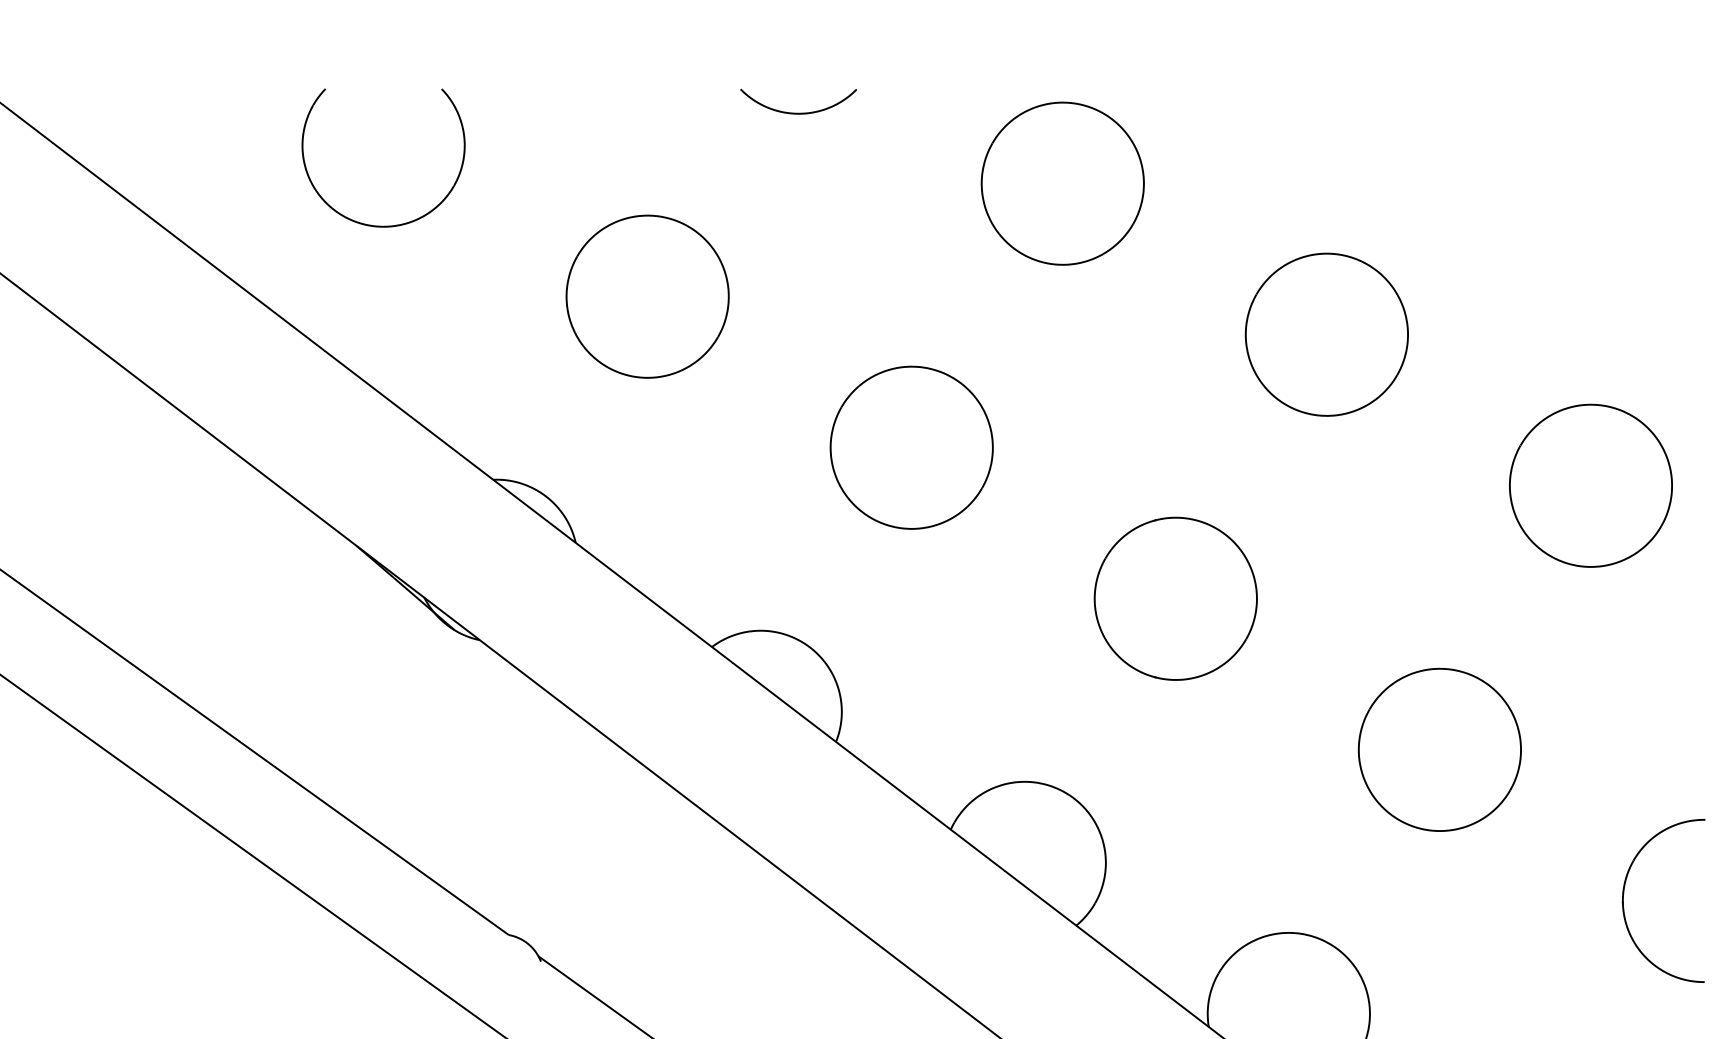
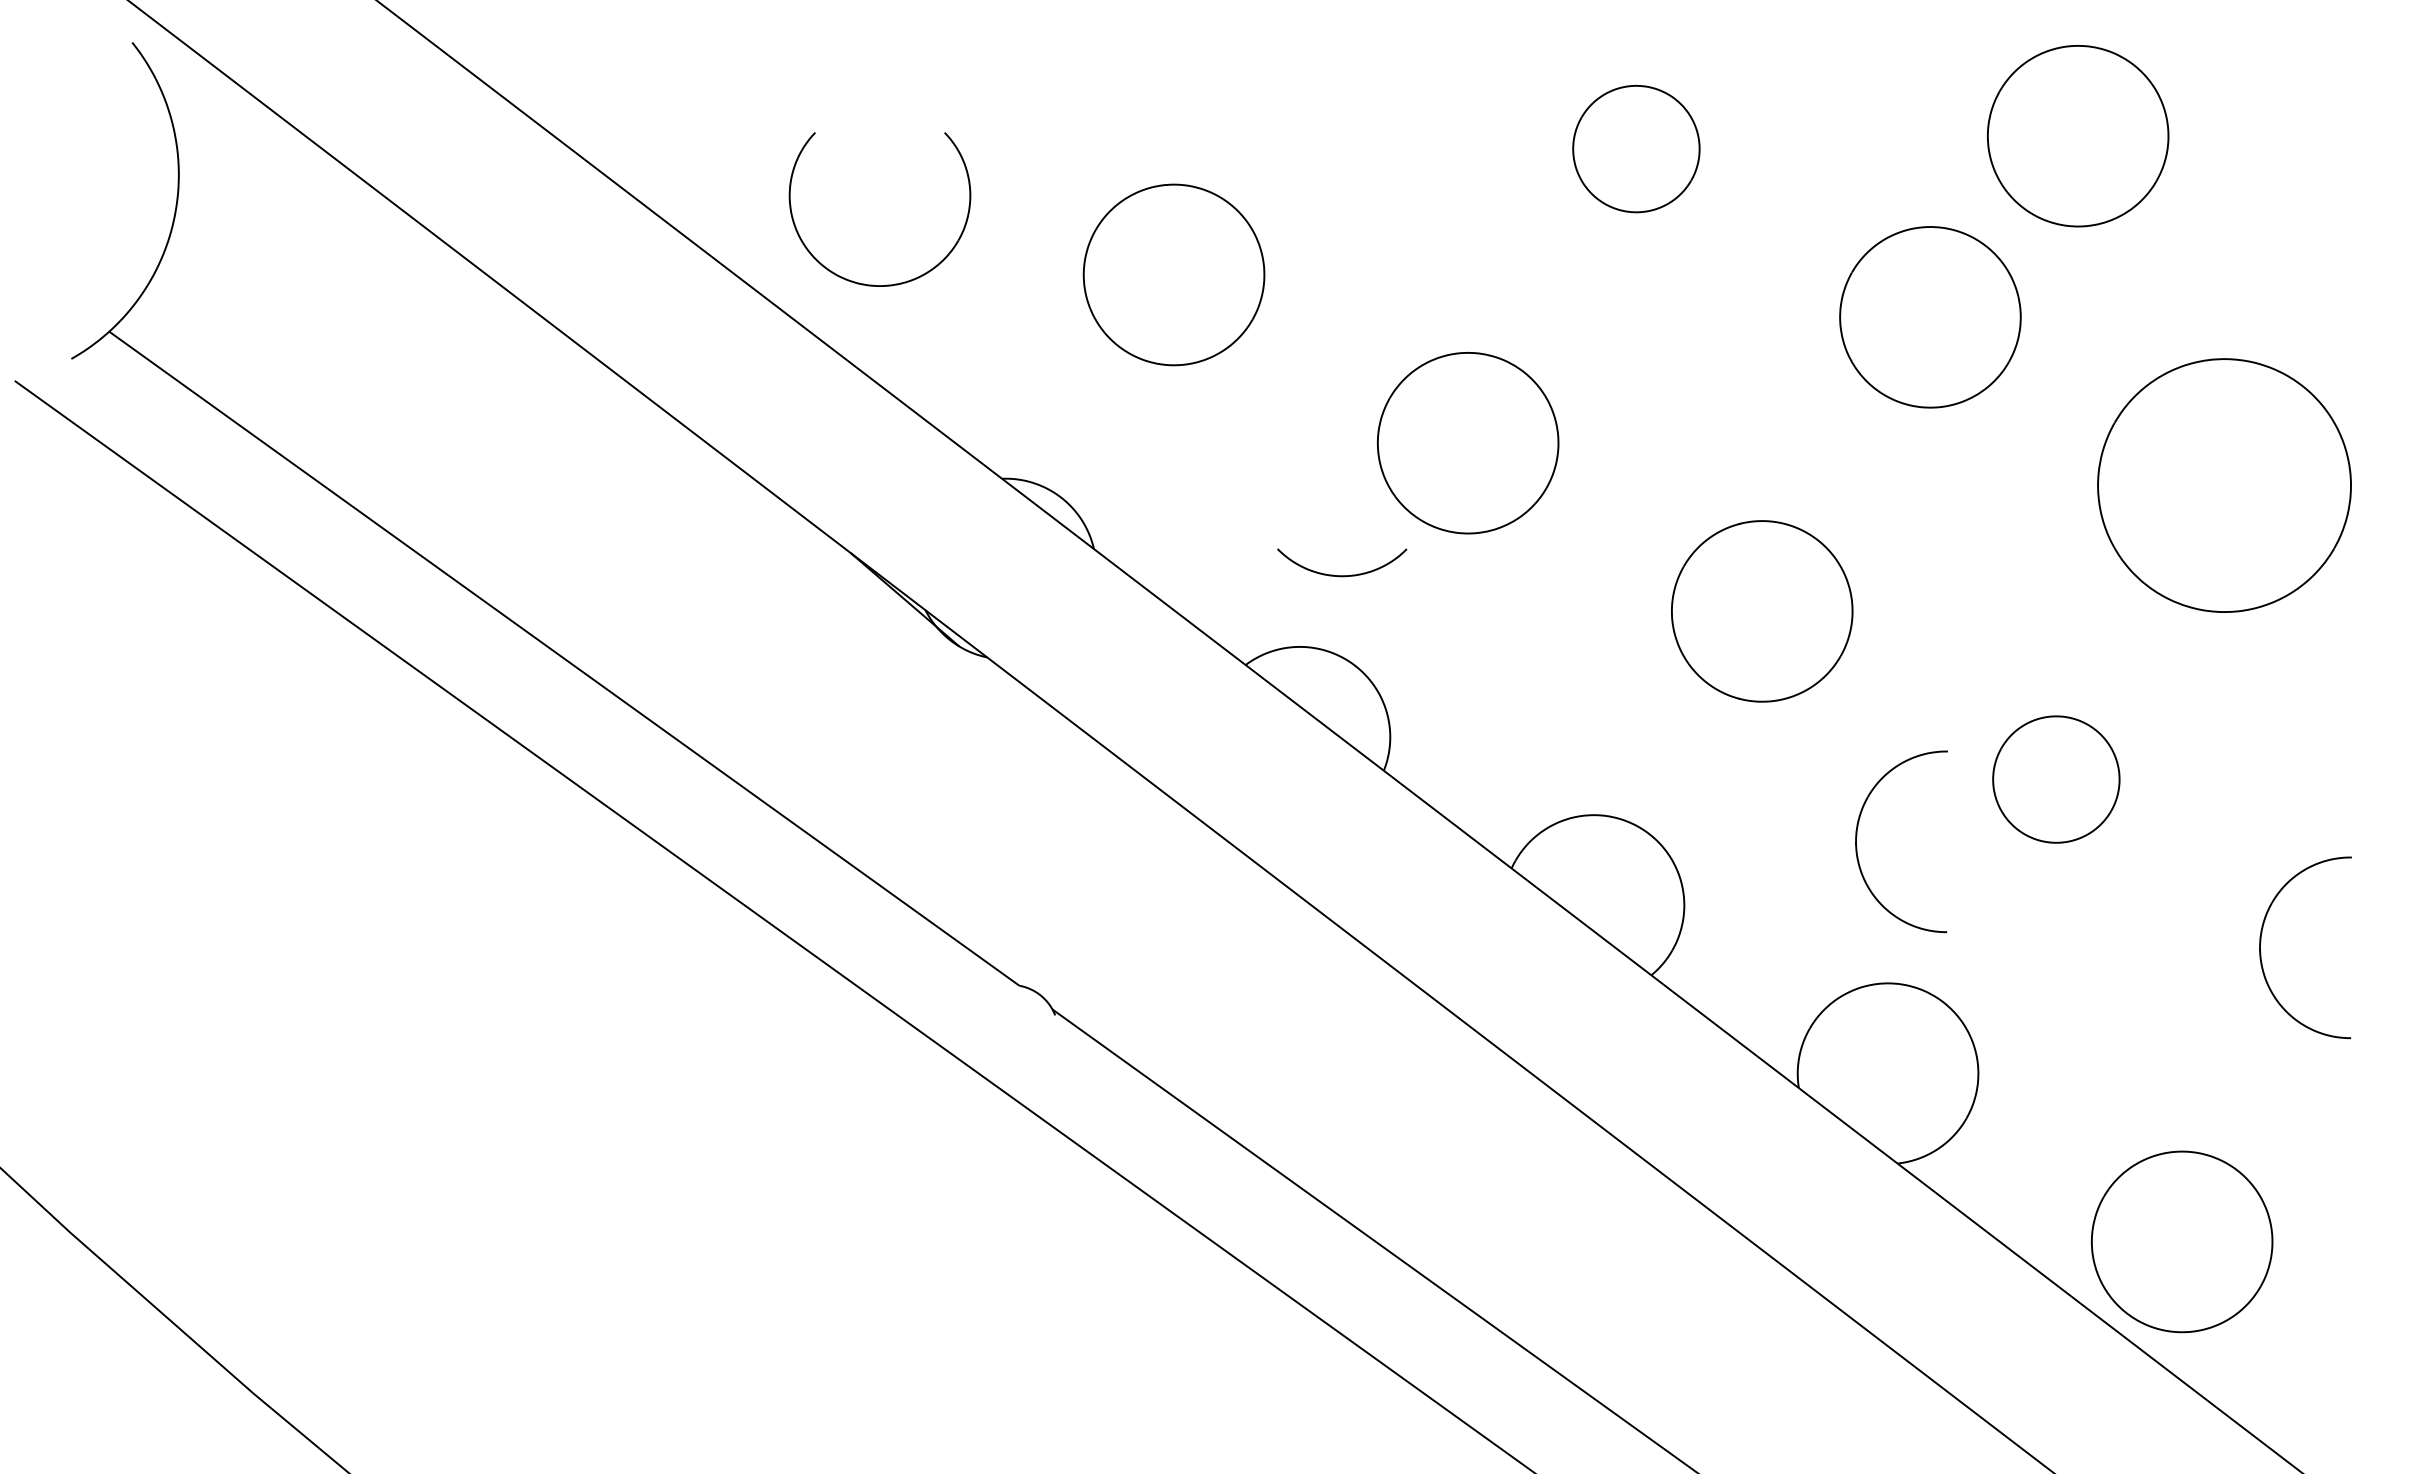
curve: (798, 113) -> (1342, 575), moved
part: (1459, 172) -> (2078, 136), added
part: (1062, 183) -> (1636, 148), size x0.7
part: (377, 225) -> (873, 284), moved
part: (1590, 485) -> (2224, 485), size x1.4
part: (1440, 749) -> (2056, 779), size x0.7
part: (1261, 800) -> (1857, 836), added

